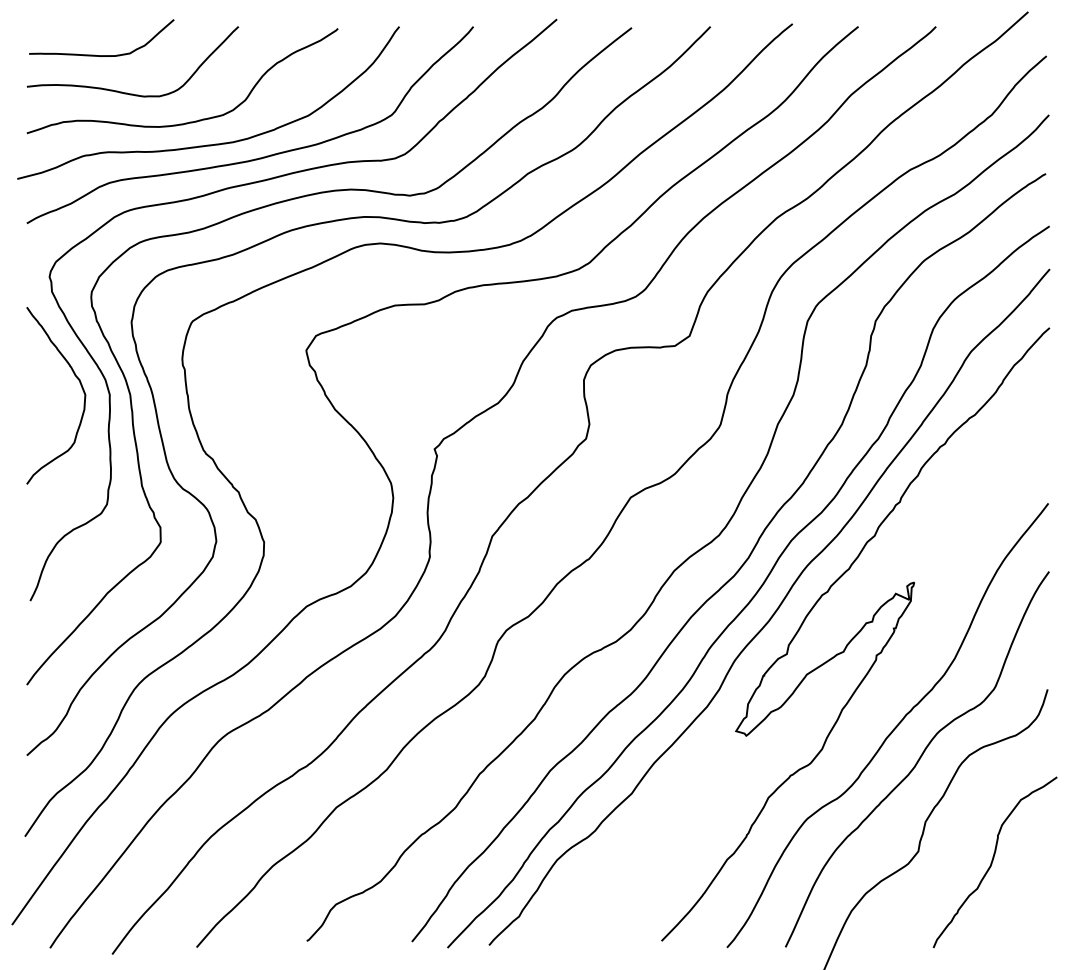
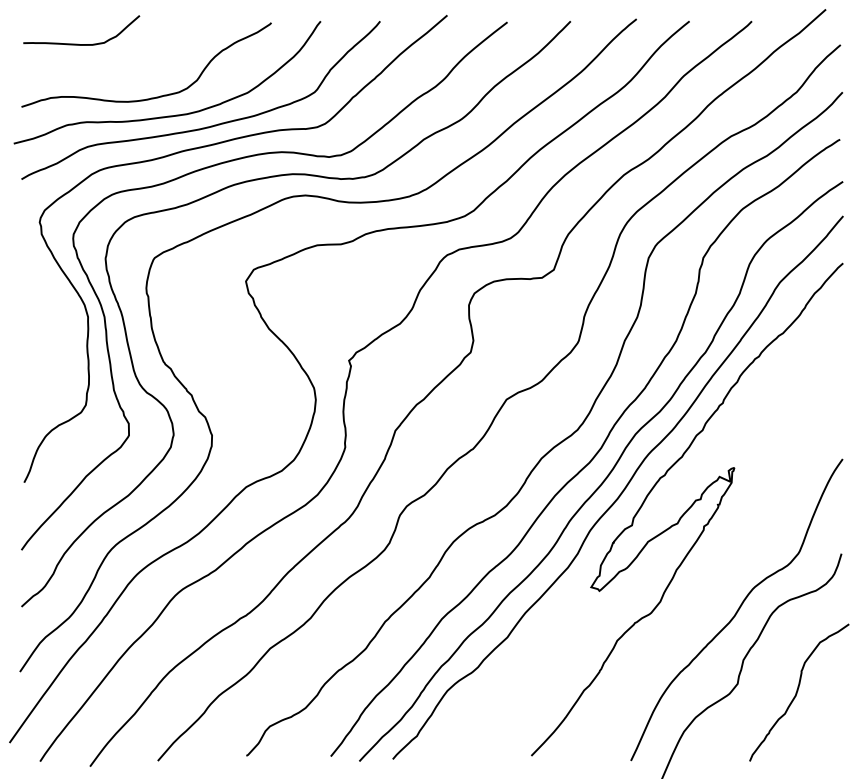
curve: (123, 91) -> (99, 73), removed
curve: (80, 386) -> (64, 310), removed
curve: (892, 730) -> (716, 586), removed

